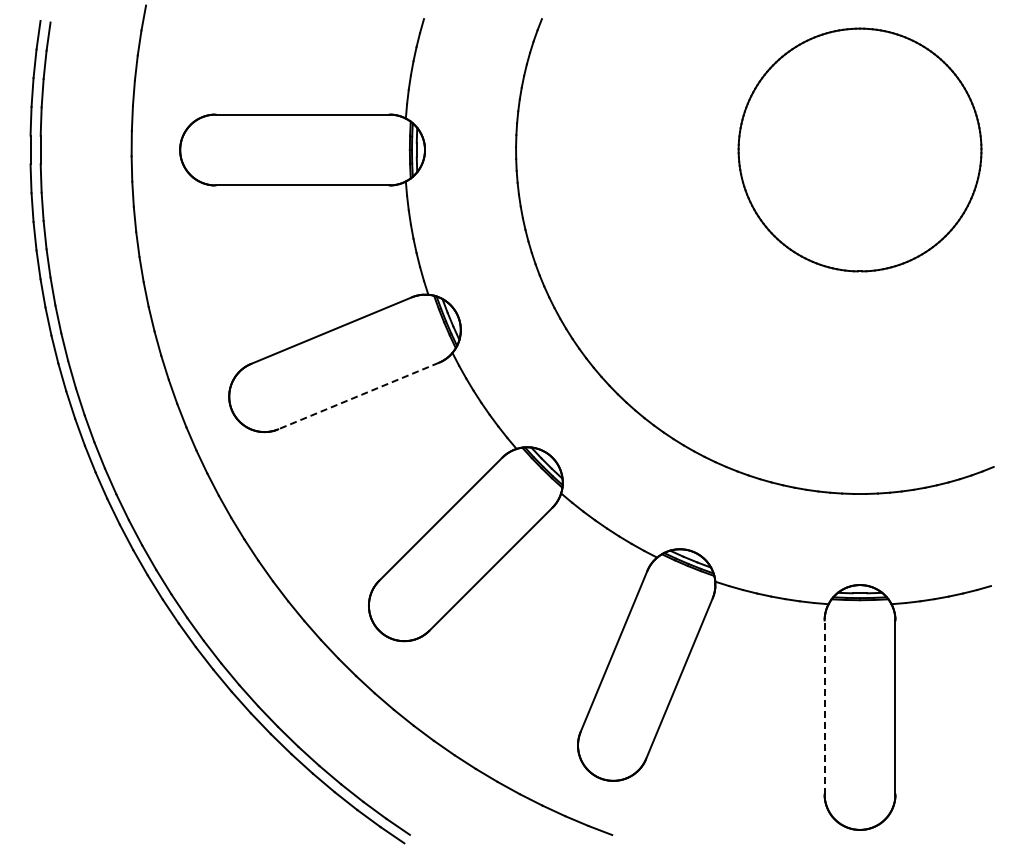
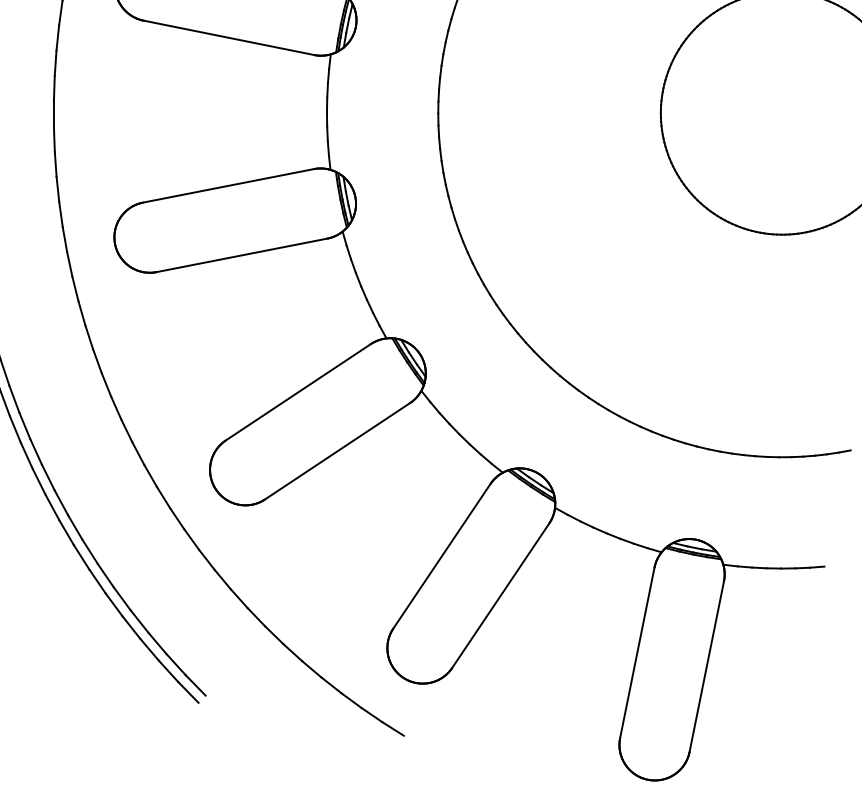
line: (358, 396) -> (241, 255), dashed -> solid
line: (824, 707) -> (637, 652), dashed -> solid

